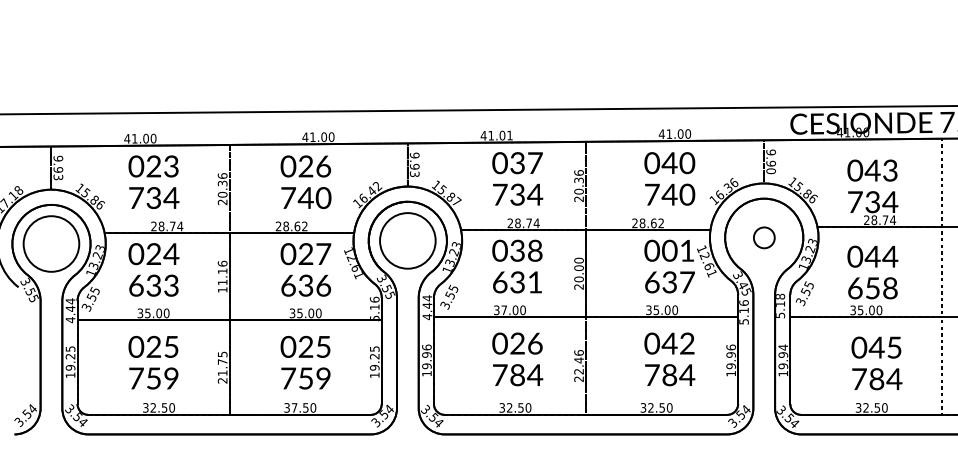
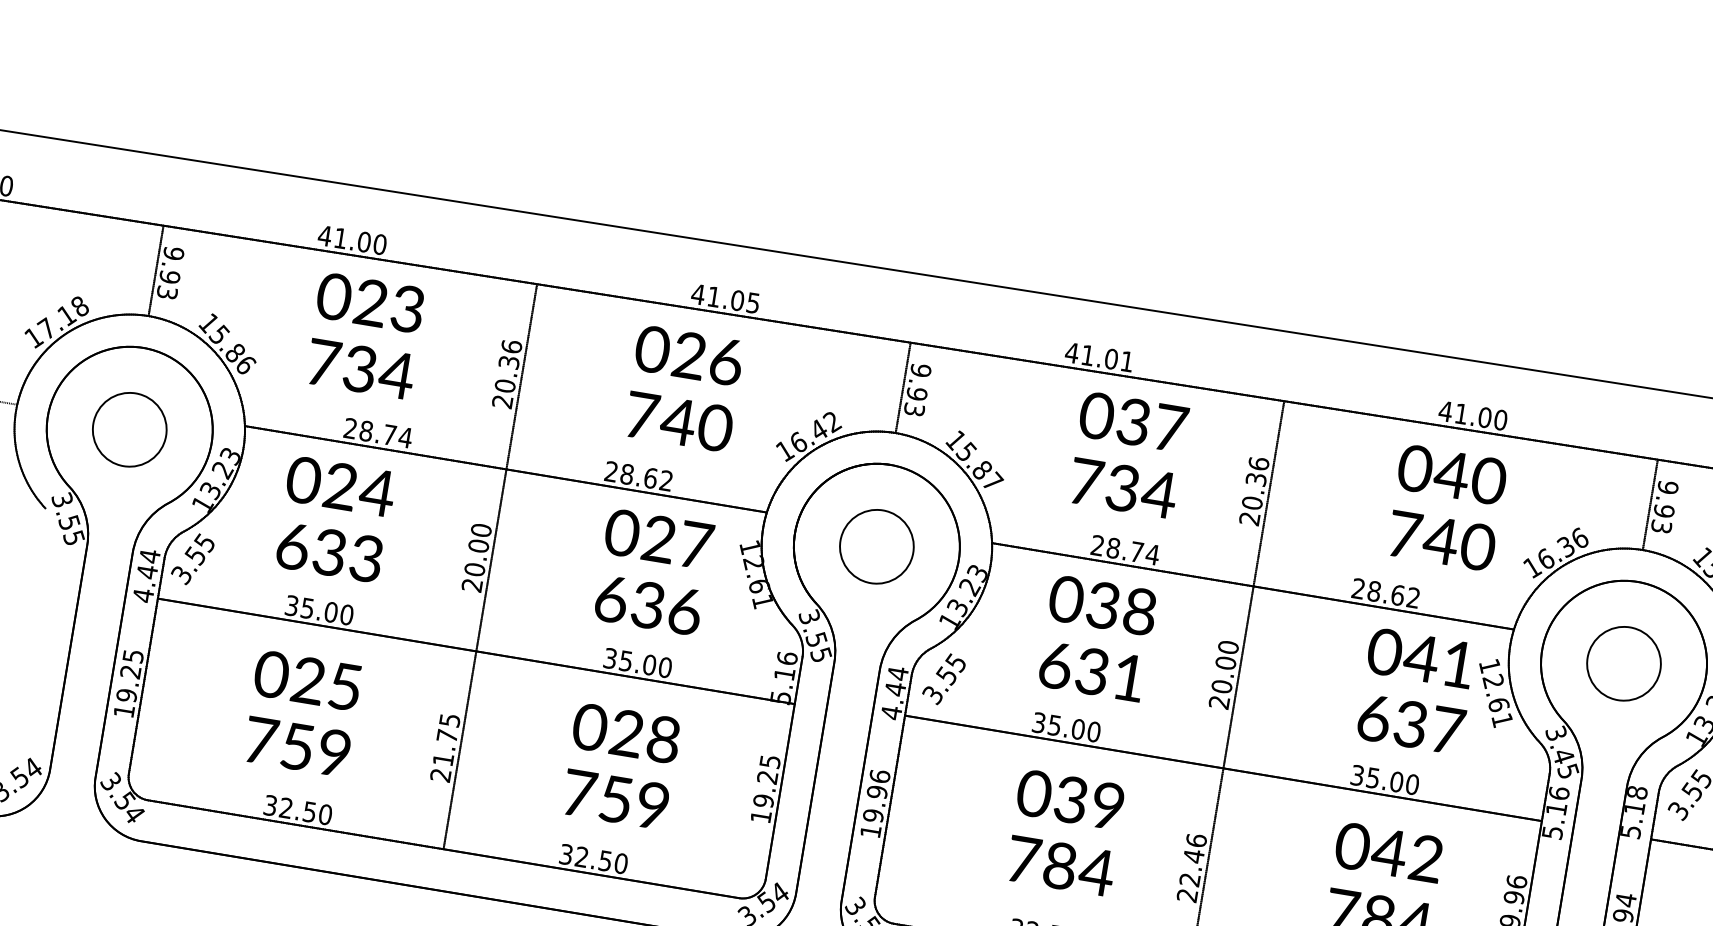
text: (331, 136) -> (753, 301), 41.00 -> 41.05
text: (770, 171) -> (1660, 527), 9.90 -> 9.93
circle: (764, 237) -> (1624, 663), size x1.67
circle: (407, 240) -> (876, 545), size x0.62
circle: (51, 243) -> (130, 428), size x0.62
text: (669, 250) -> (1421, 657), 001 -> 041
text: (222, 276) -> (476, 557), 11.16 -> 20.00
text: (503, 310) -> (1053, 725), 37.00 -> 35.00
text: (526, 343) -> (1089, 802), 026 -> 039
text: (323, 346) -> (663, 738), 025 -> 028
text: (294, 407) -> (581, 856), 37.50 -> 32.50

